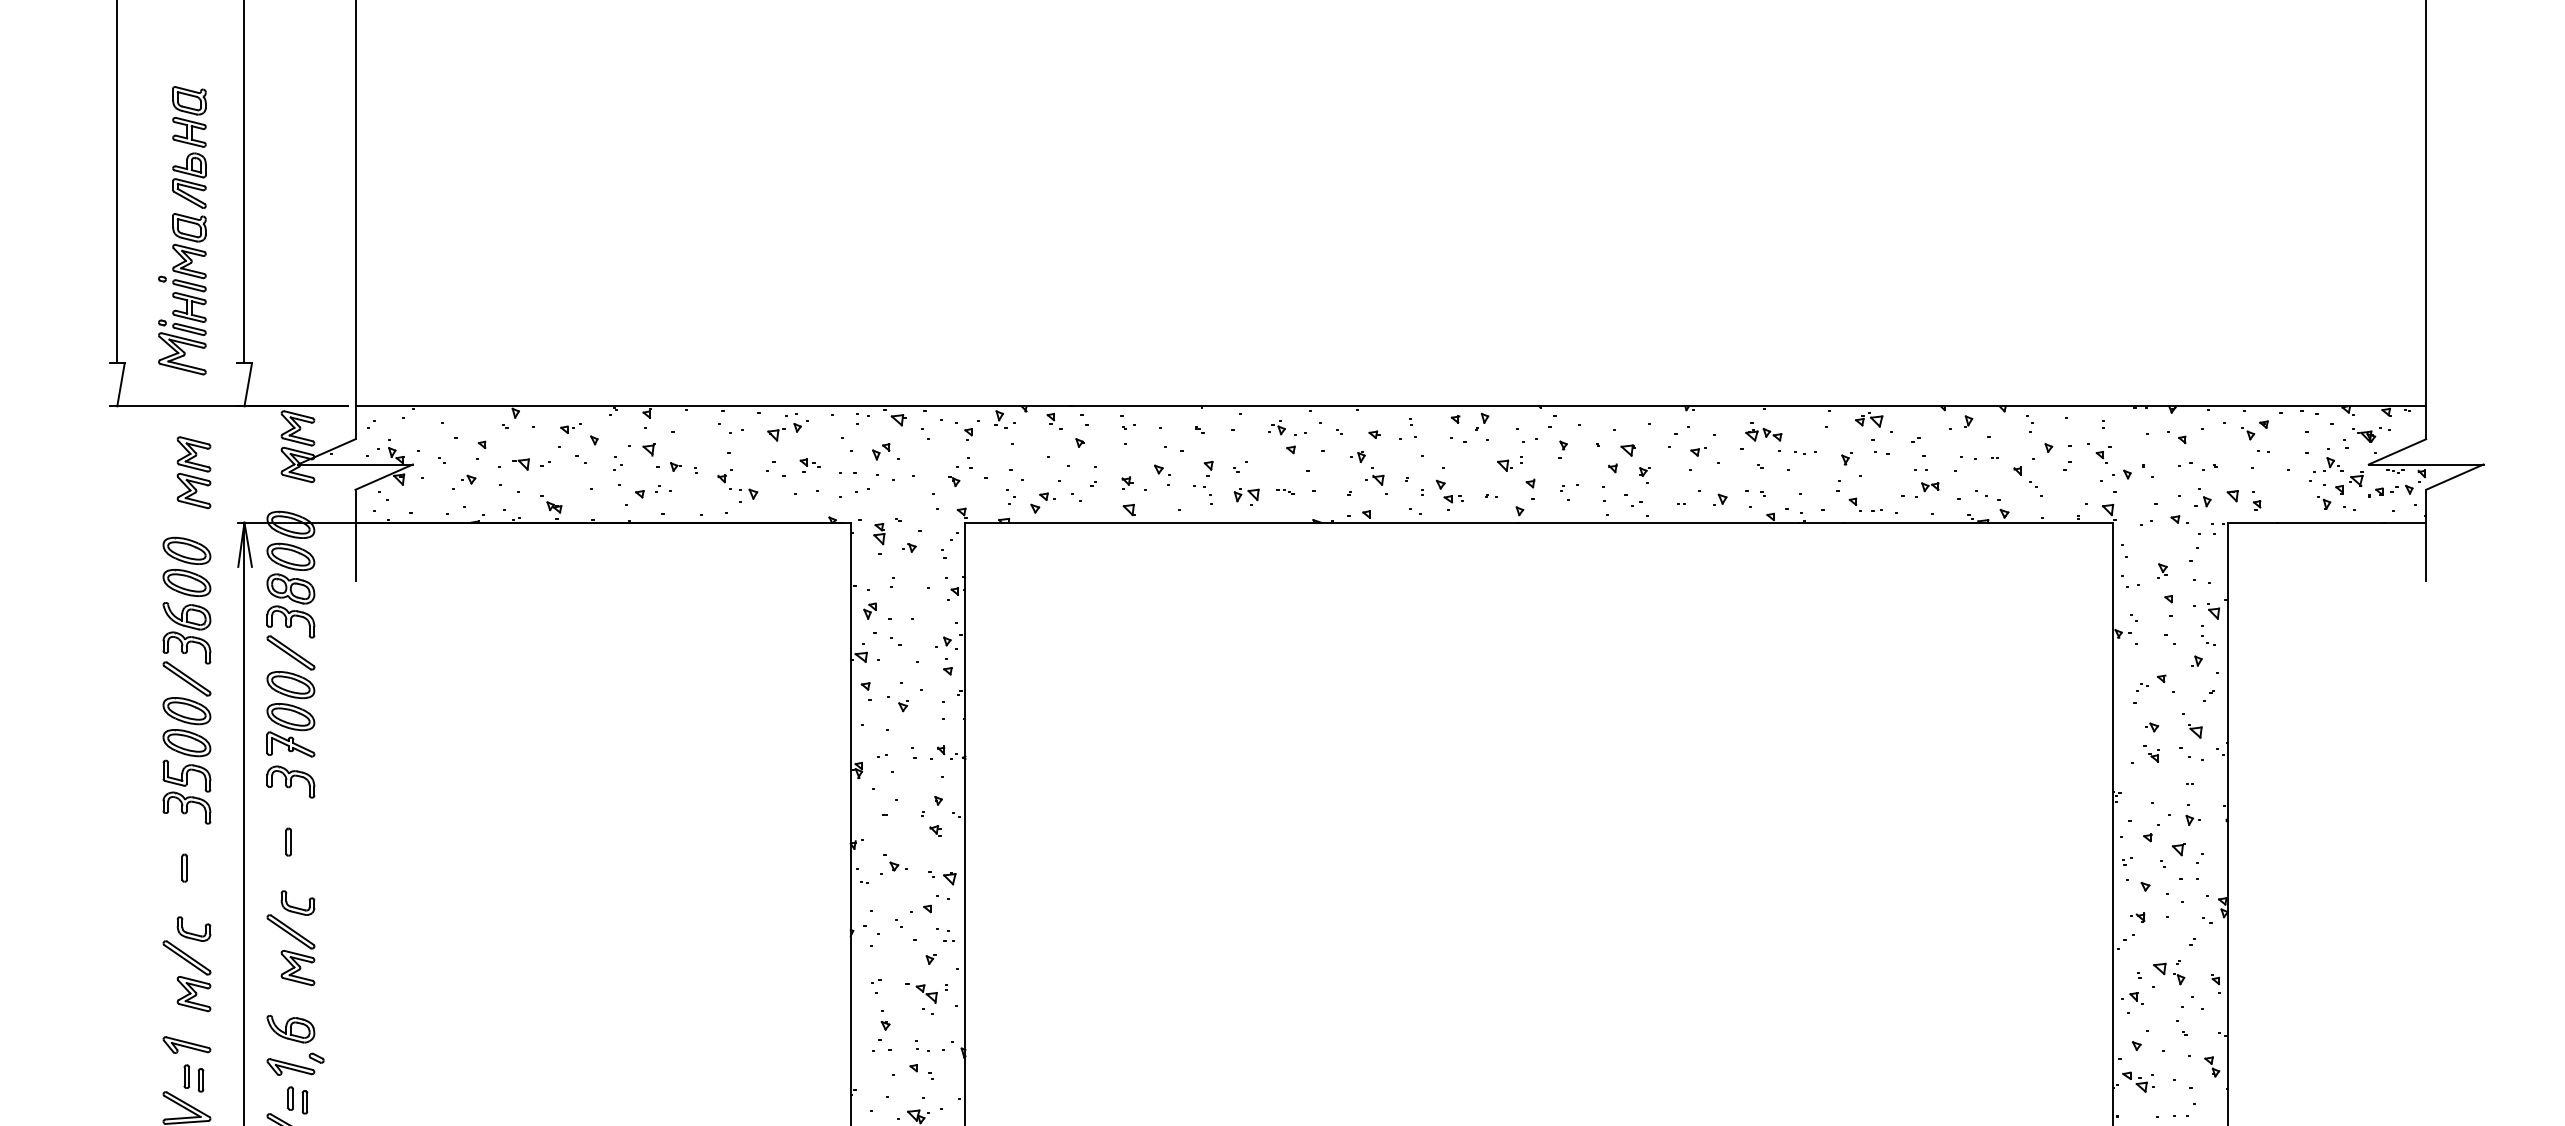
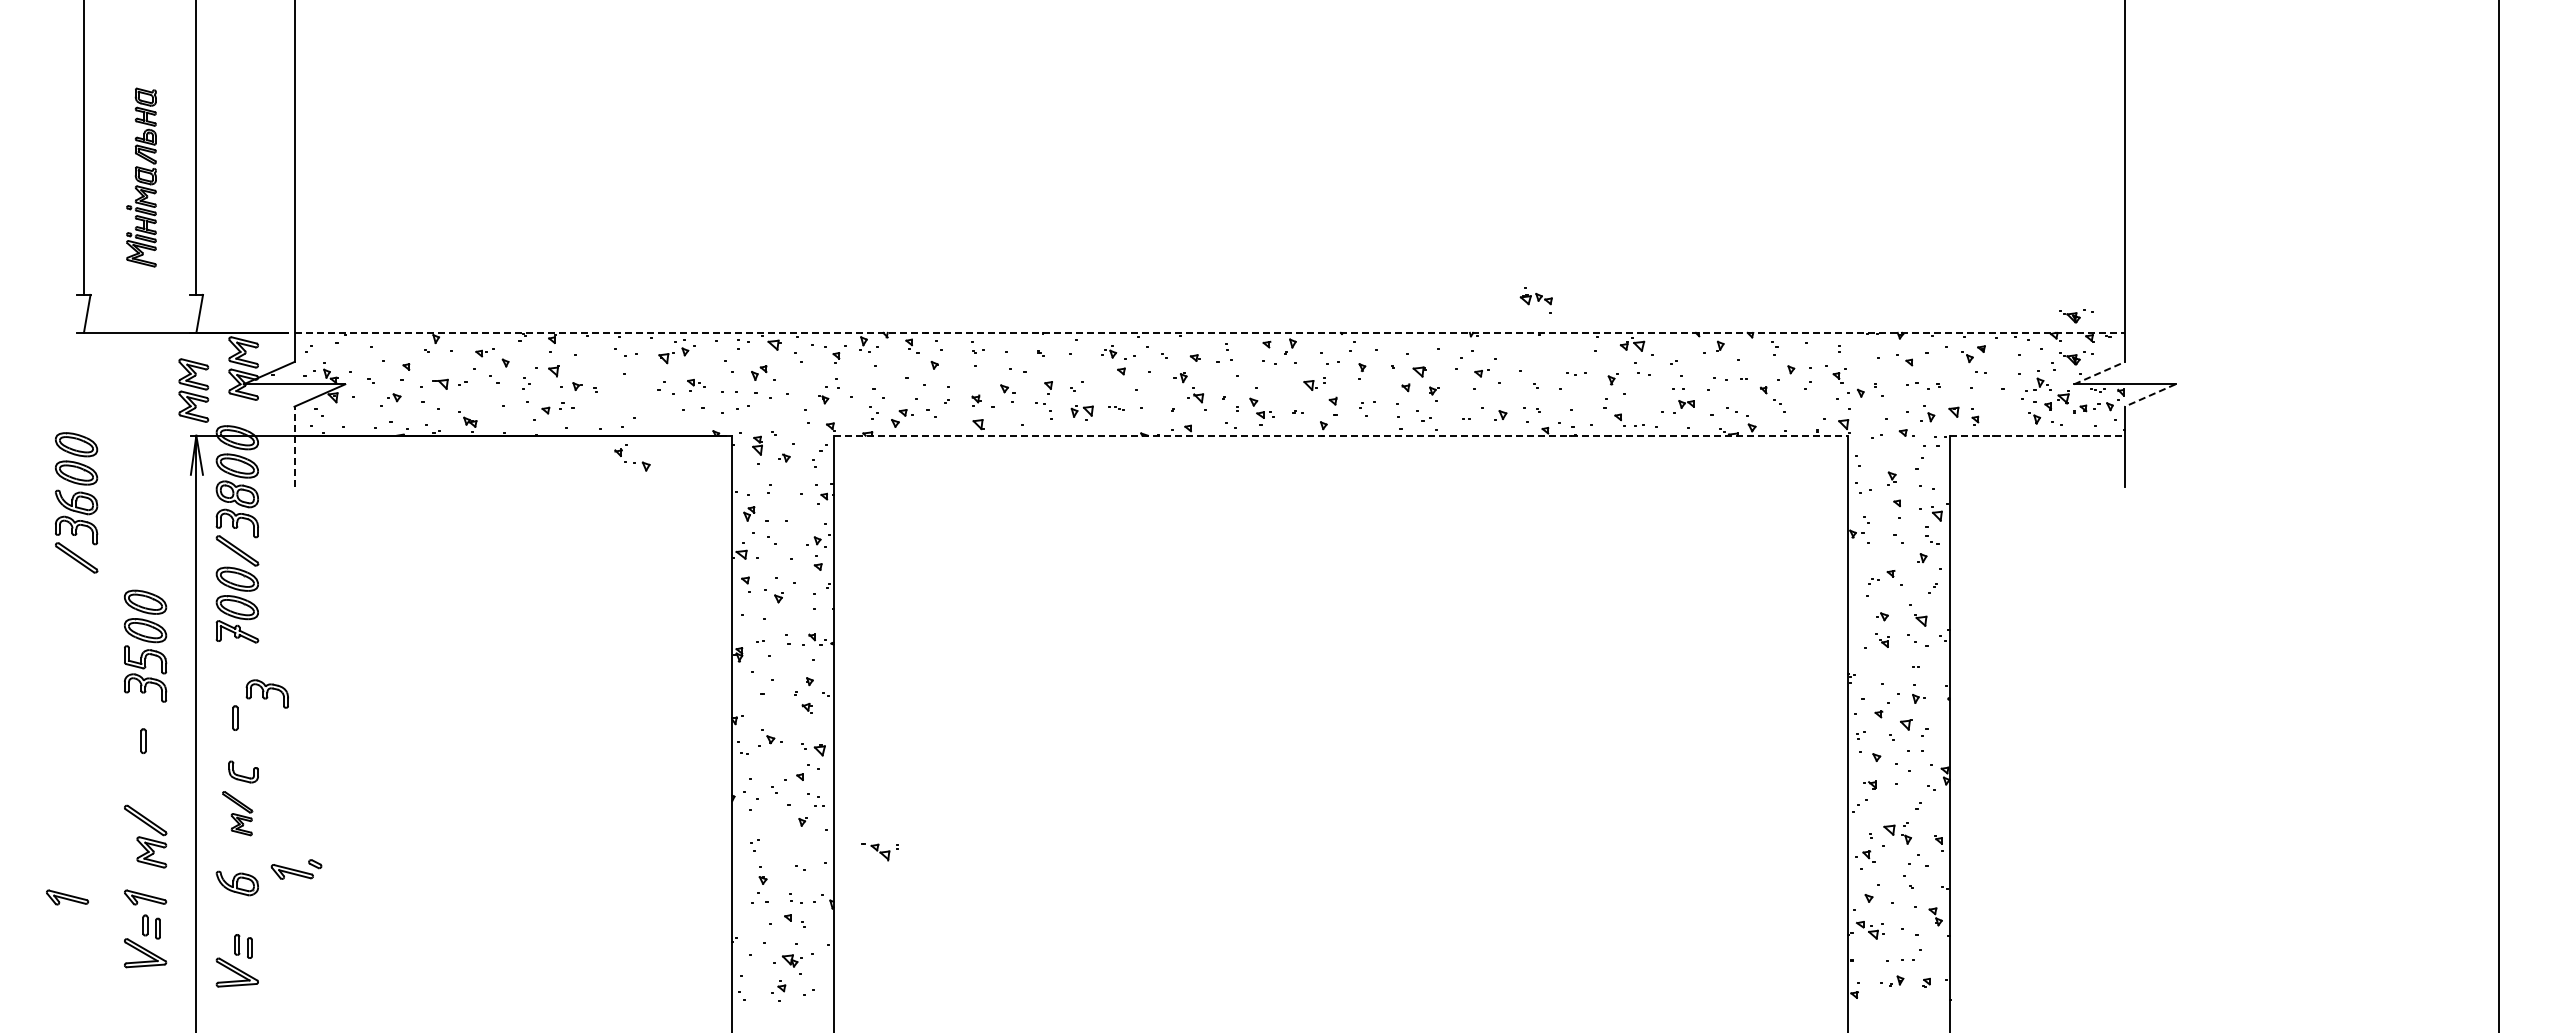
part: (182, 230) -> (141, 177), size x0.7
part: (2371, 387) -> (2076, 316), added
line: (1391, 405) -> (1210, 332), solid -> dashed
part: (1762, 436) -> (1535, 300), moved
line: (2397, 452) -> (2099, 373), solid -> dashed
part: (193, 472) -> (193, 390), moved
line: (2455, 477) -> (2150, 395), solid -> dashed
part: (737, 483) -> (632, 457), moved
line: (1539, 522) -> (1341, 435), solid -> dashed
line: (2327, 522) -> (2037, 435), solid -> dashed
line: (355, 534) -> (294, 446), solid -> dashed
part: (186, 616) -> (76, 502), moved
part: (289, 781) -> (266, 693), moved
part: (193, 928) -> (151, 794), removed
part: (291, 950) -> (237, 813), size x0.7
part: (925, 994) -> (879, 852), moved
part: (98, 1045) -> (67, 897), added
part: (295, 1064) -> (296, 869), moved

